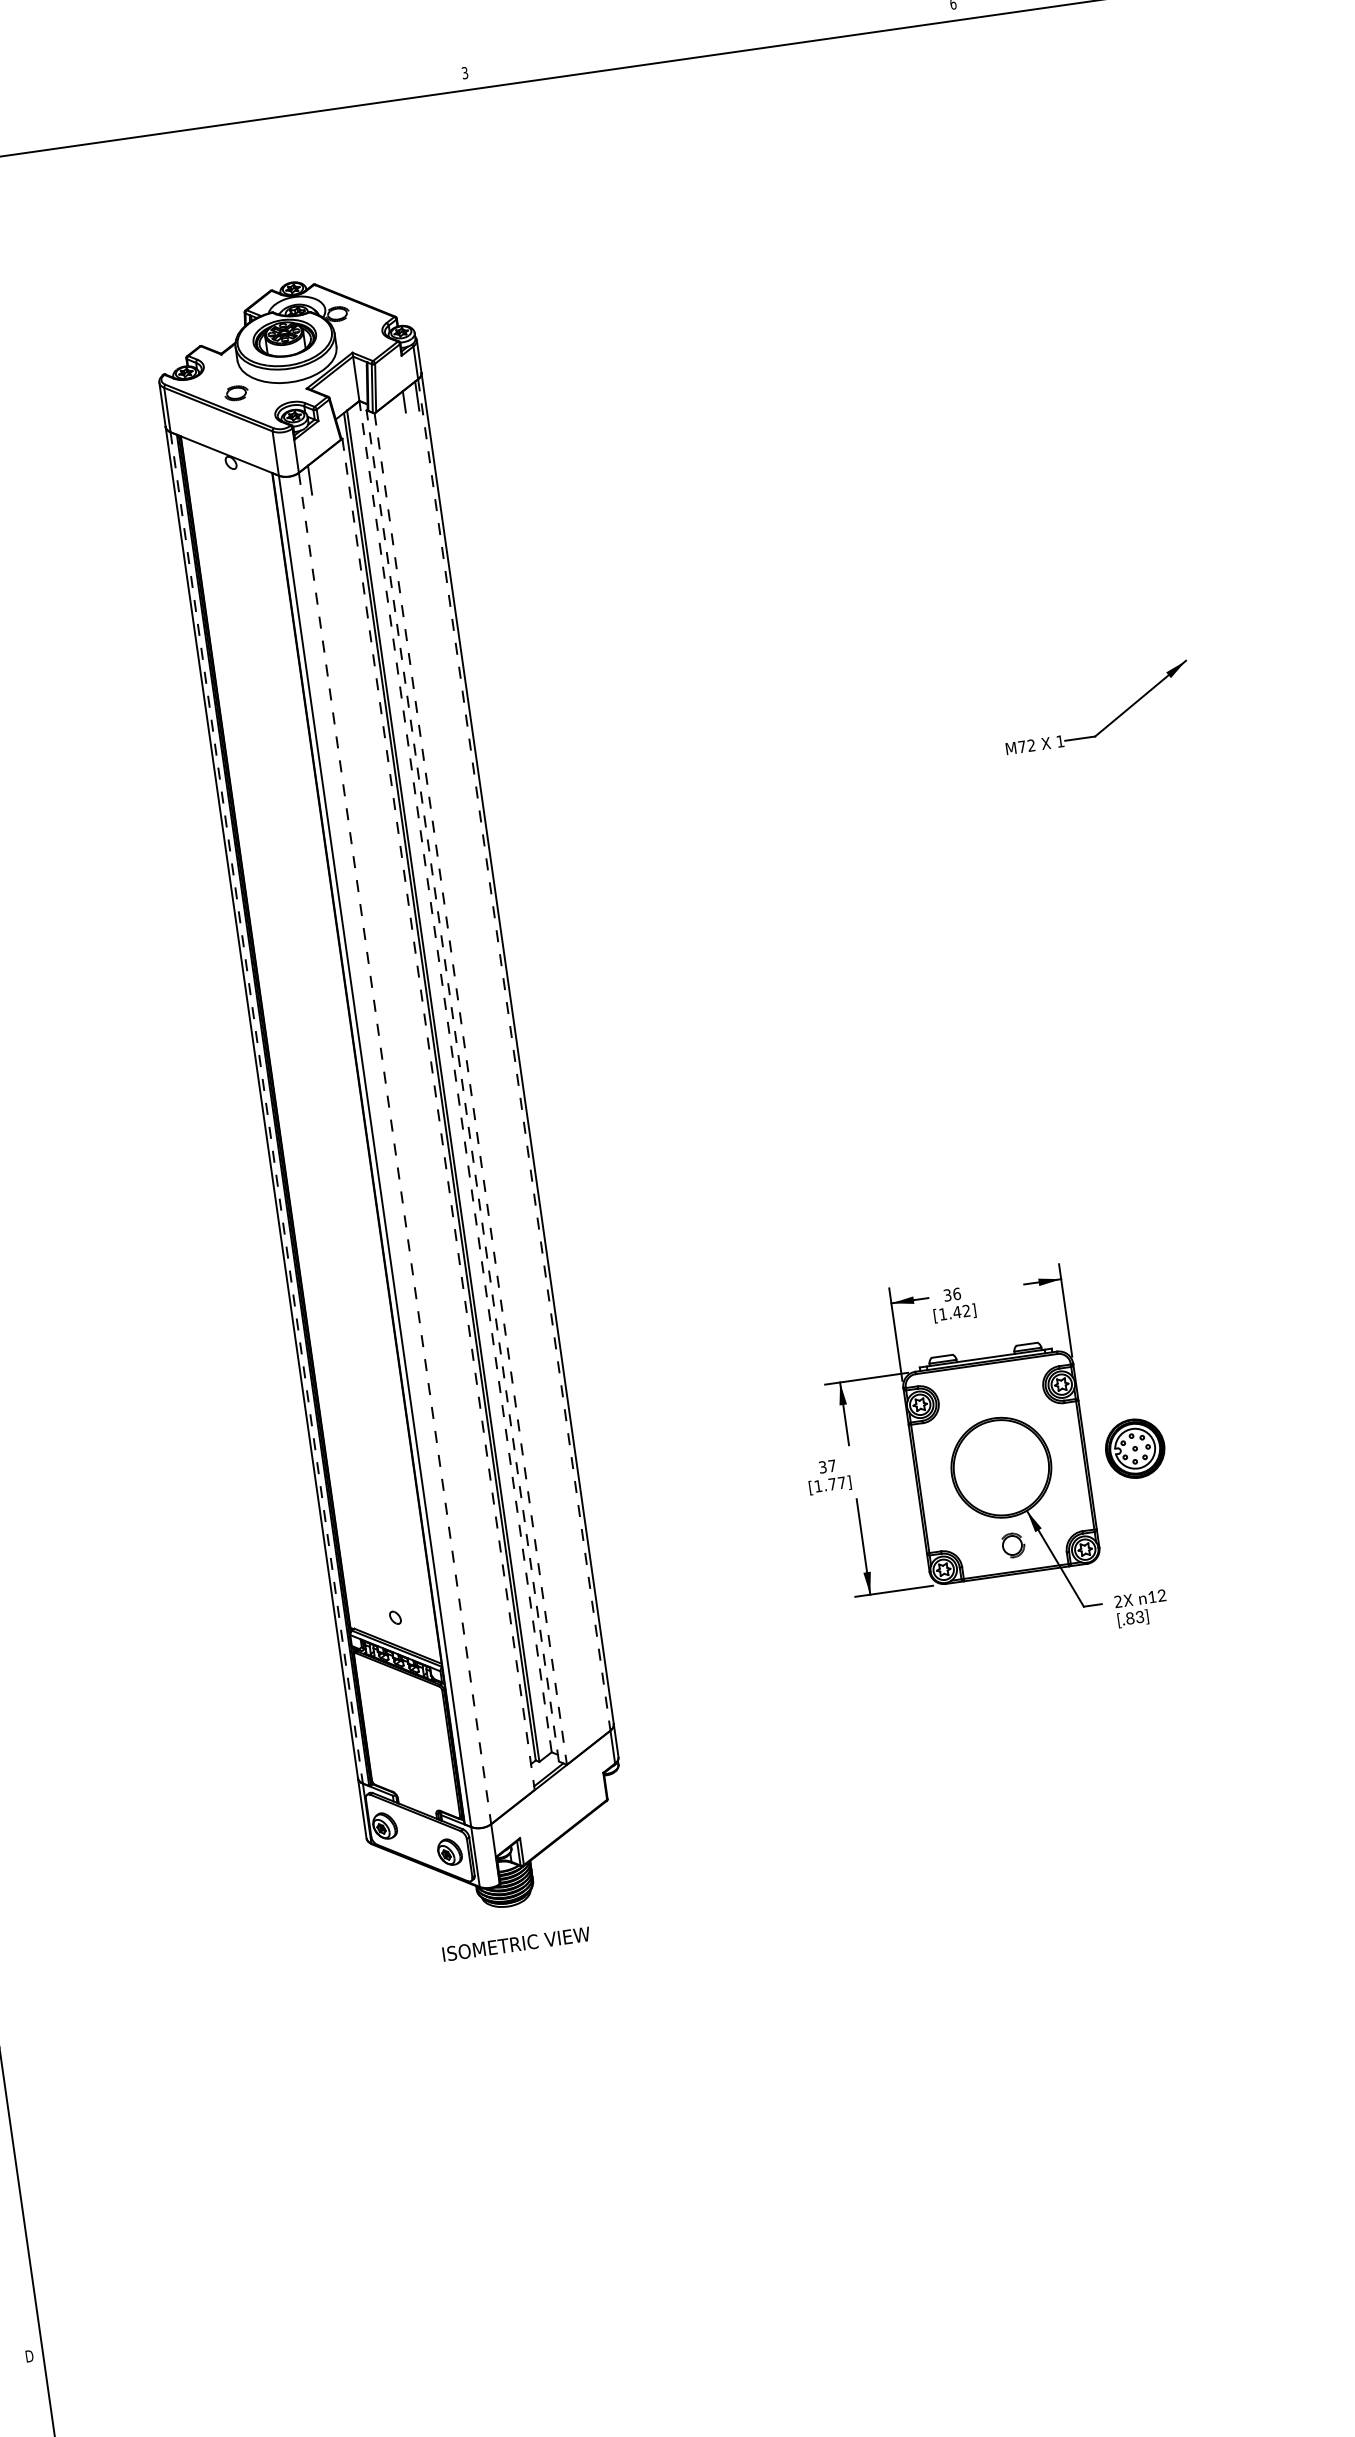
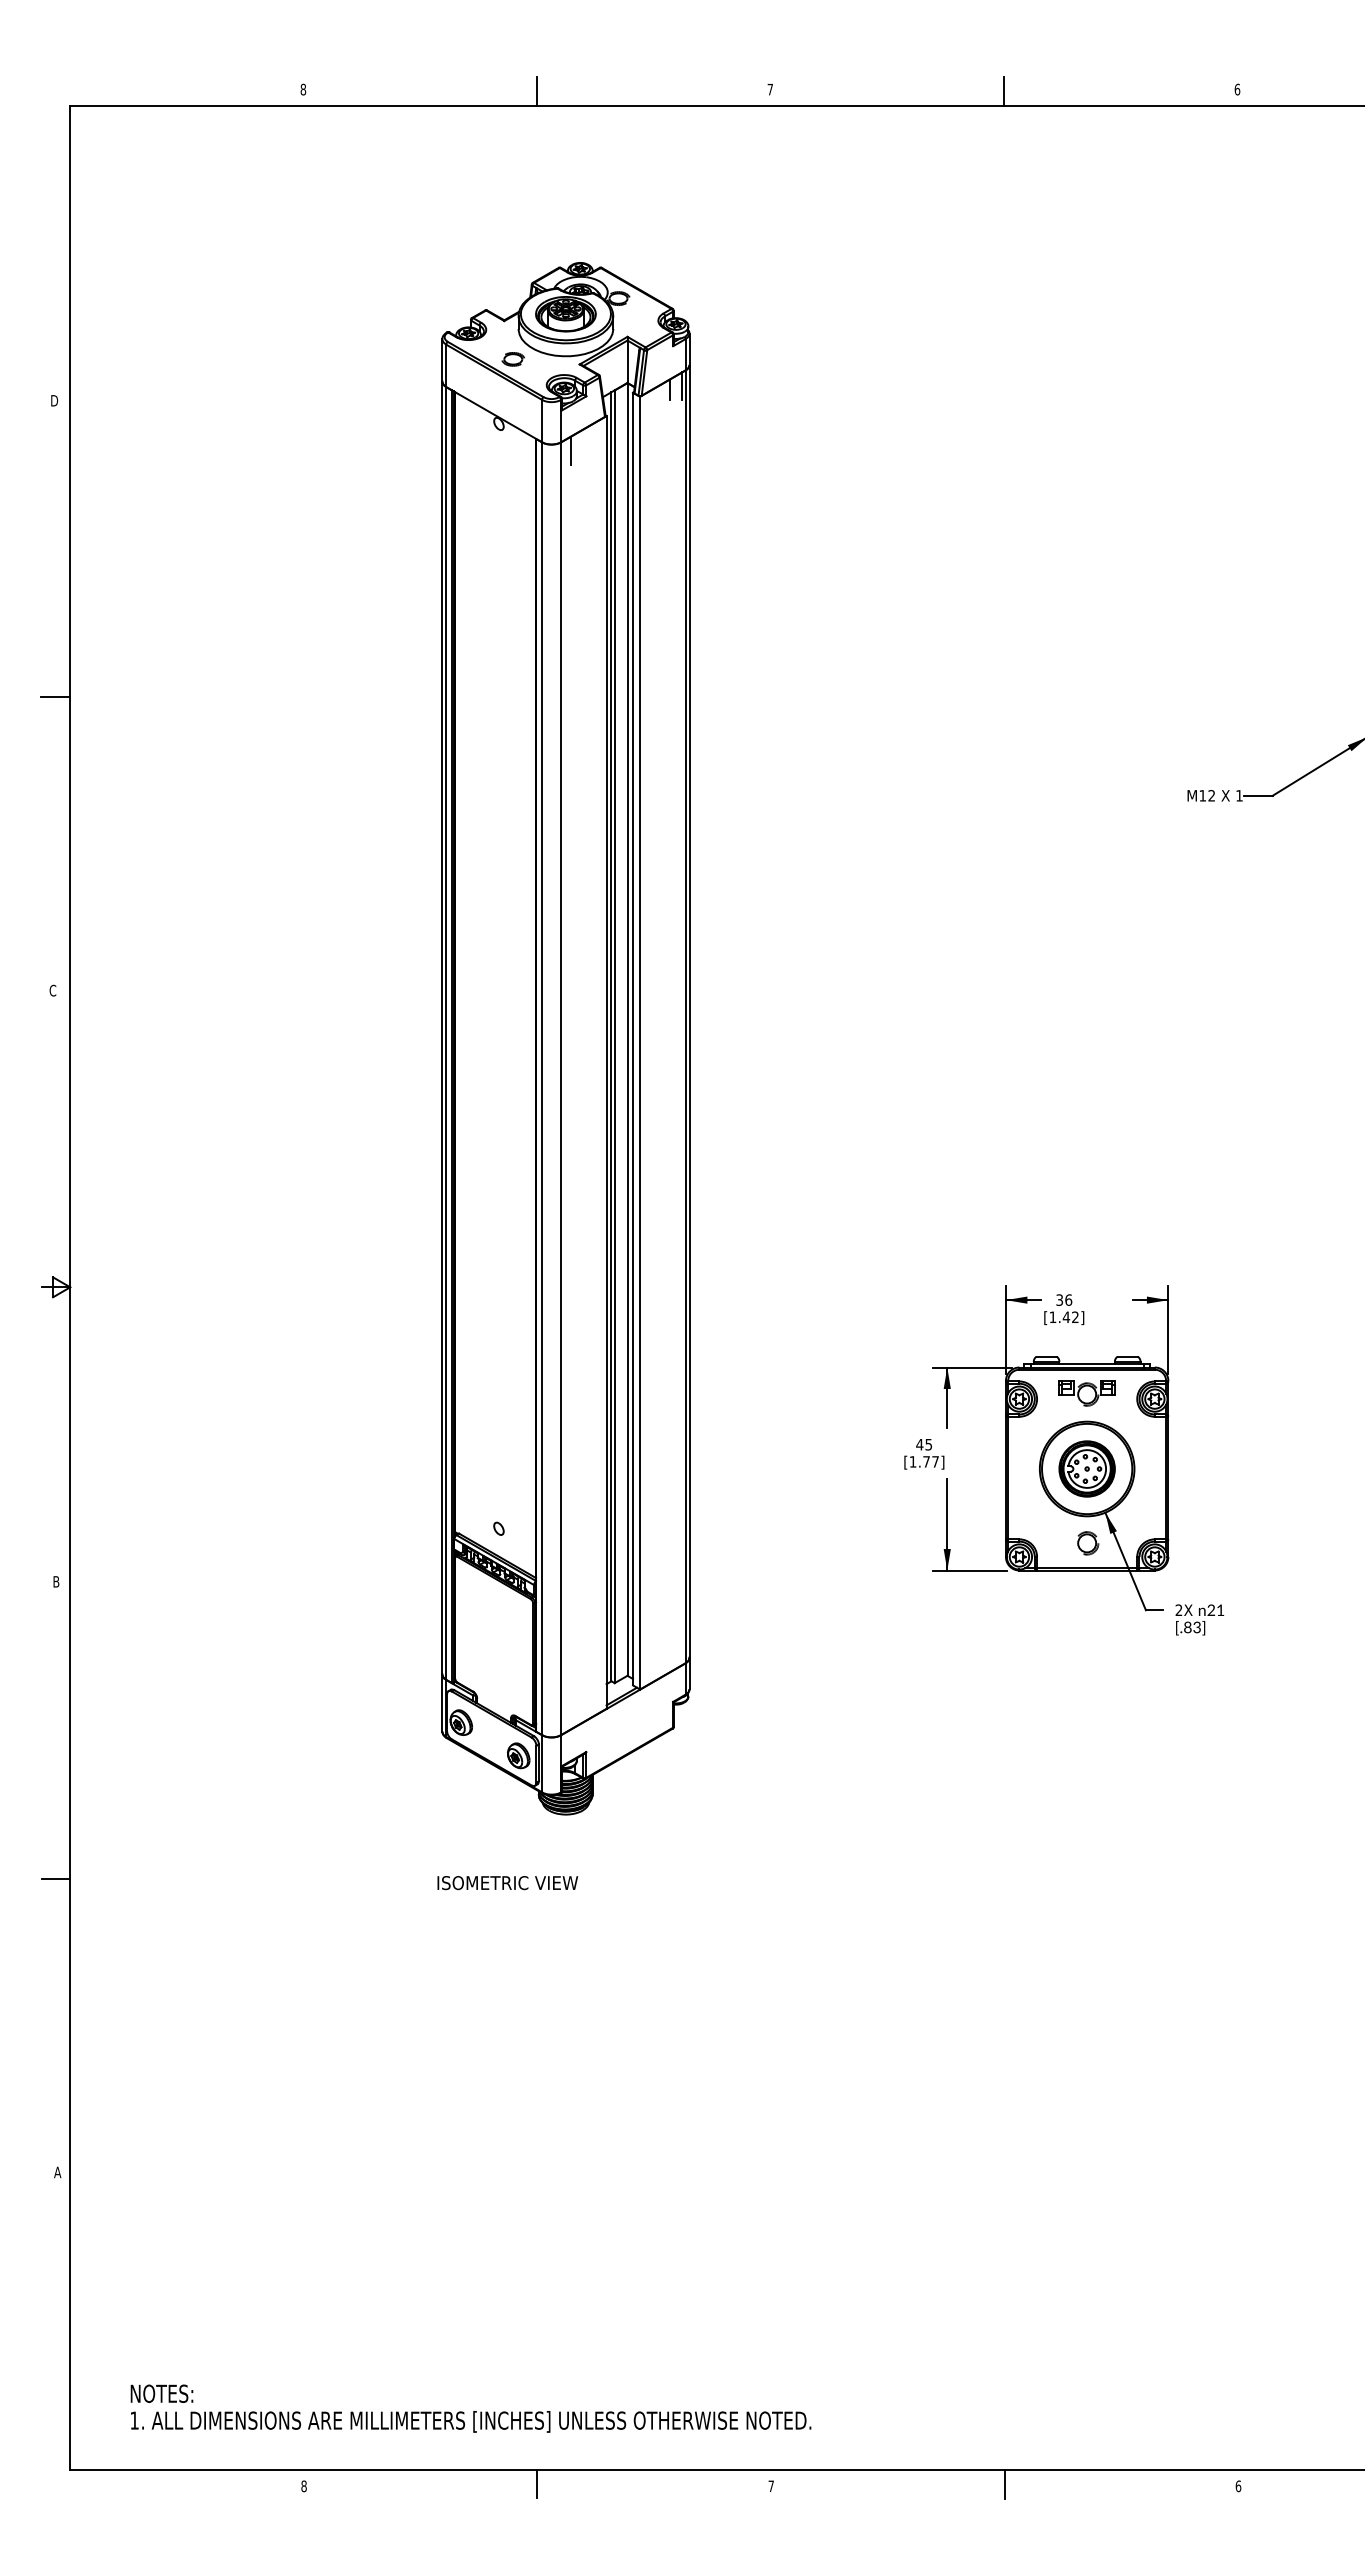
line: (710, 40) -> (1004, 91), added
text: (464, 73) -> (769, 89), 3 -> 7
line: (221, 109) -> (537, 91), added
text: (1021, 746) -> (1202, 795), M72 -> M12
line: (514, 1055) -> (685, 1017), dashed -> solid
line: (455, 1075) -> (627, 1028), dashed -> solid
line: (463, 1085) -> (633, 1038), dashed -> solid
line: (471, 1089) -> (640, 1043), dashed -> solid
line: (267, 1108) -> (446, 1034), dashed -> solid
line: (438, 1114) -> (606, 1062), dashed -> solid
line: (395, 1149) -> (561, 1089), dashed -> solid
part: (989, 1388) -> (1086, 1393), added
part: (1134, 1448) -> (1086, 1468), moved
text: (827, 1466) -> (924, 1444), 37 -> 45
text: (1156, 1595) -> (1215, 1609), 12 -> 21
text: (516, 1944) -> (507, 1883), moved
text: (29, 2356) -> (57, 2172), D -> A

